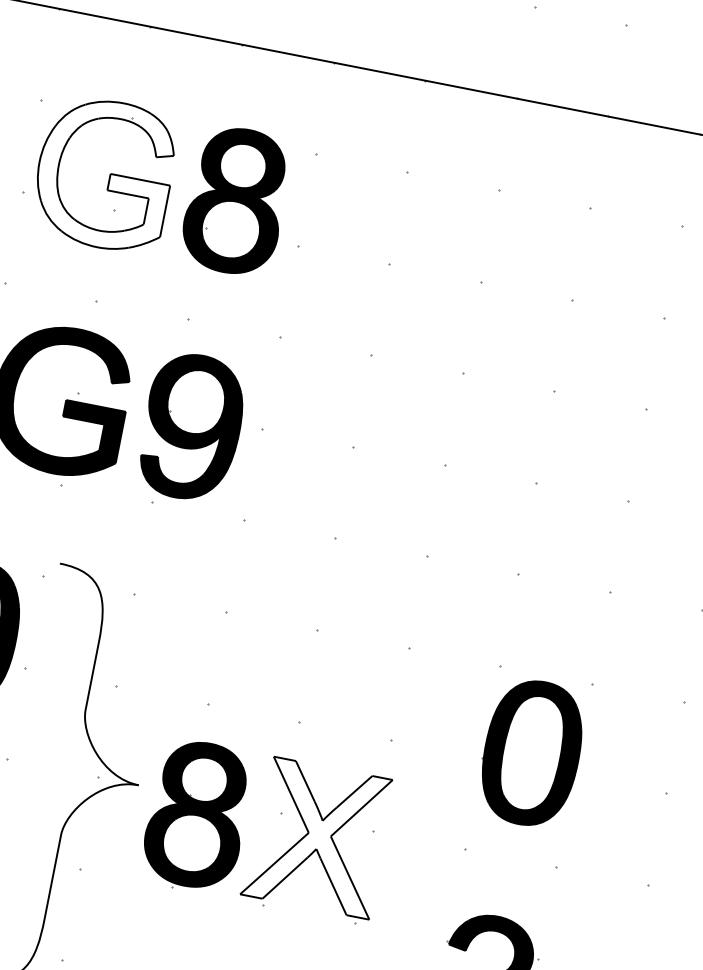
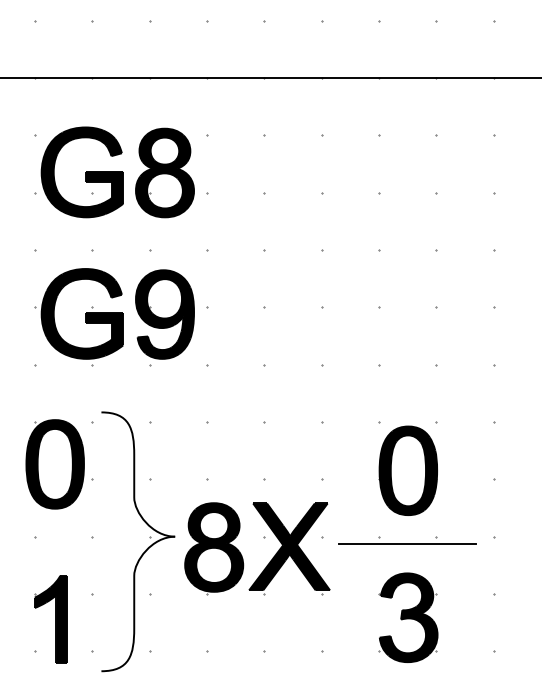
fill: (104, 174) -> (82, 172), added
fill: (318, 836) -> (289, 546), added
line: (507, 868) -> (407, 543), added

